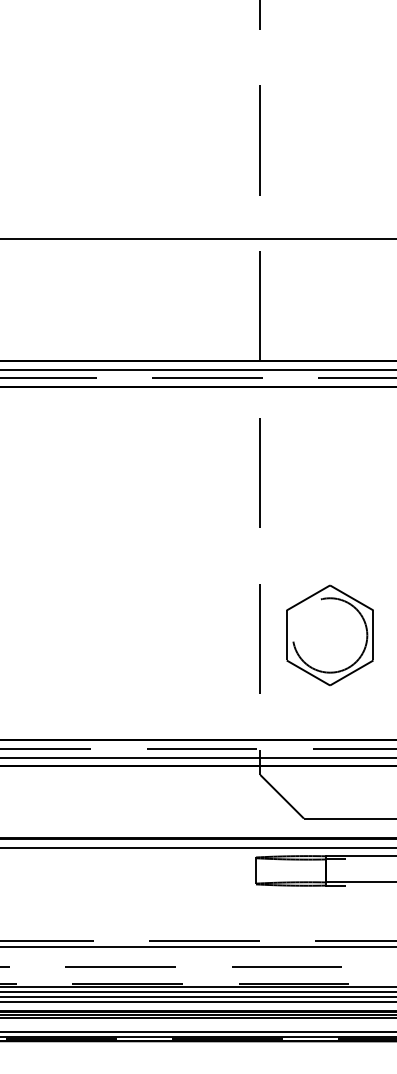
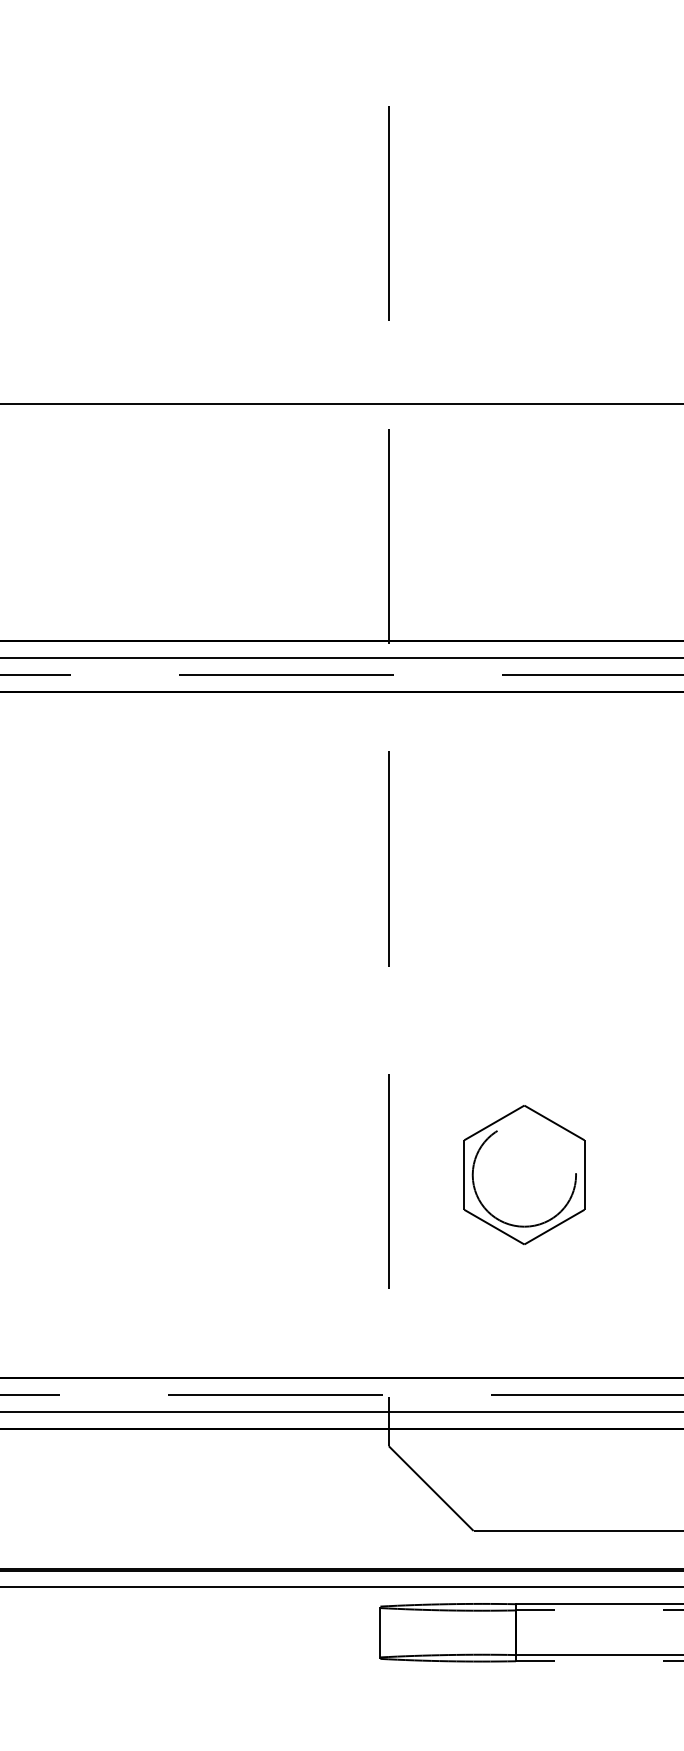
part: (329, 635) -> (523, 1175), size x0.71

